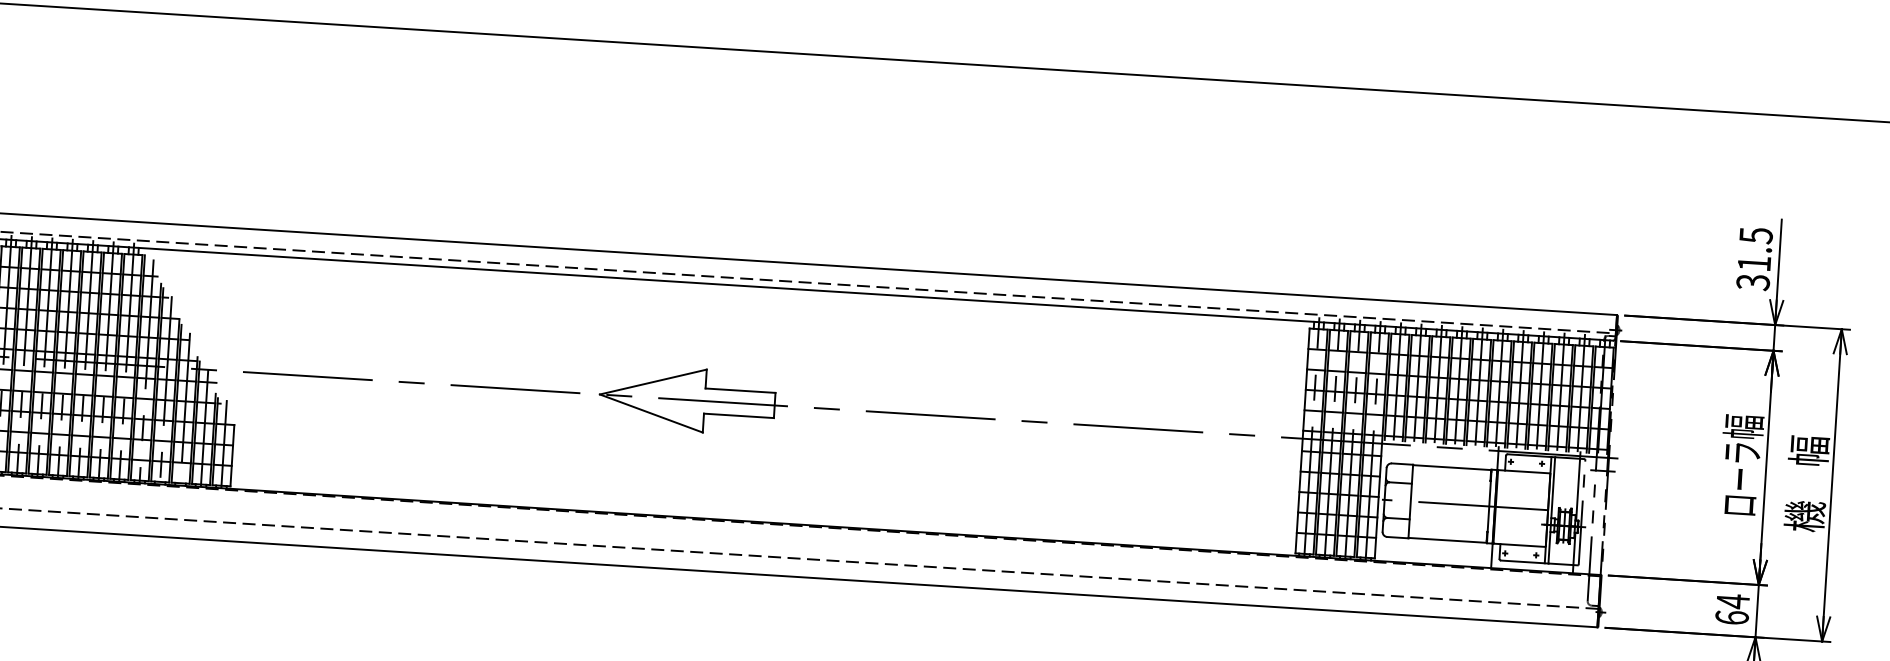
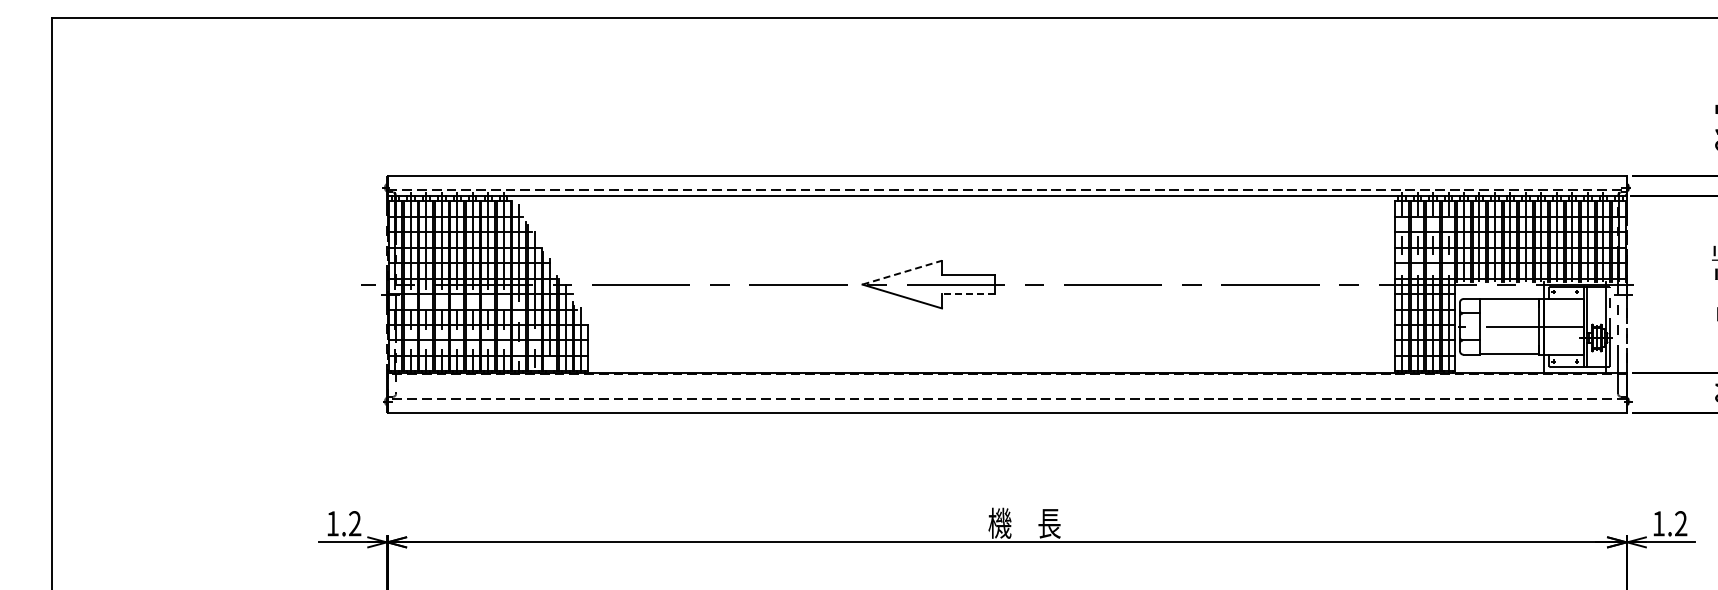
line: (653, 381) -> (902, 272), solid -> dashed
line: (738, 416) -> (968, 294), solid -> dashed

